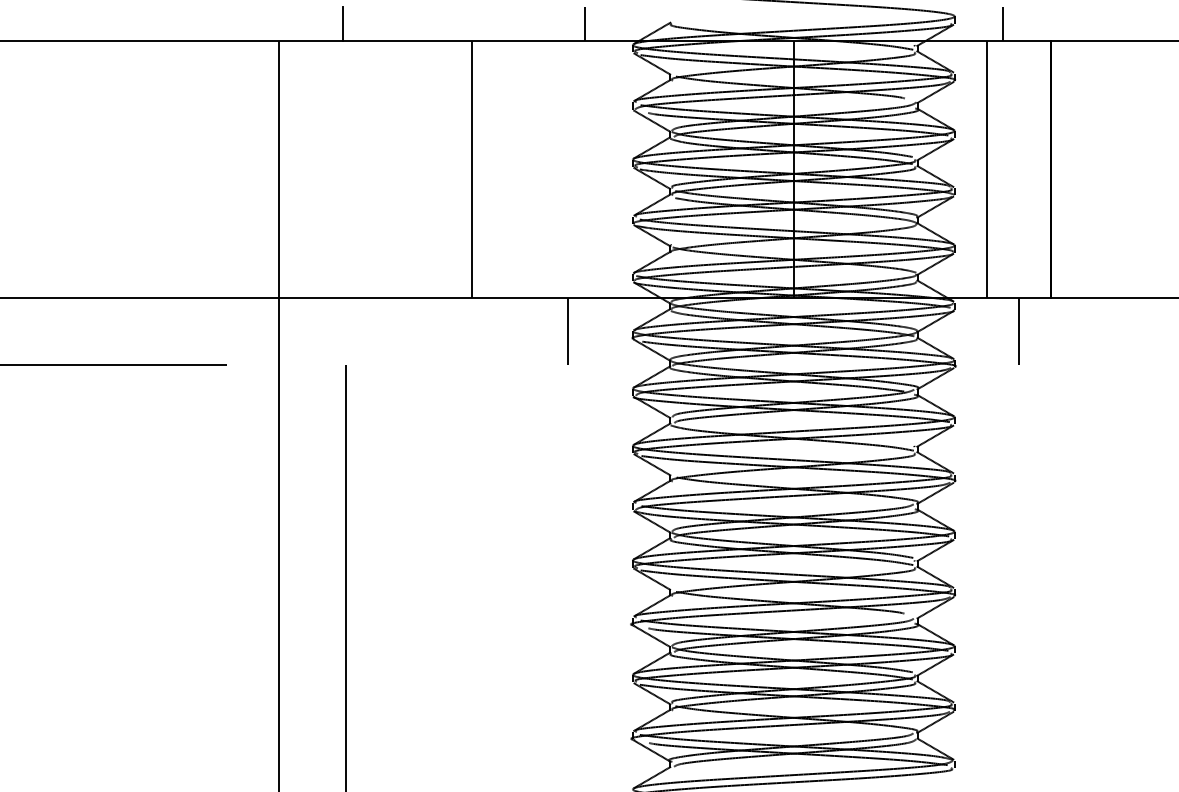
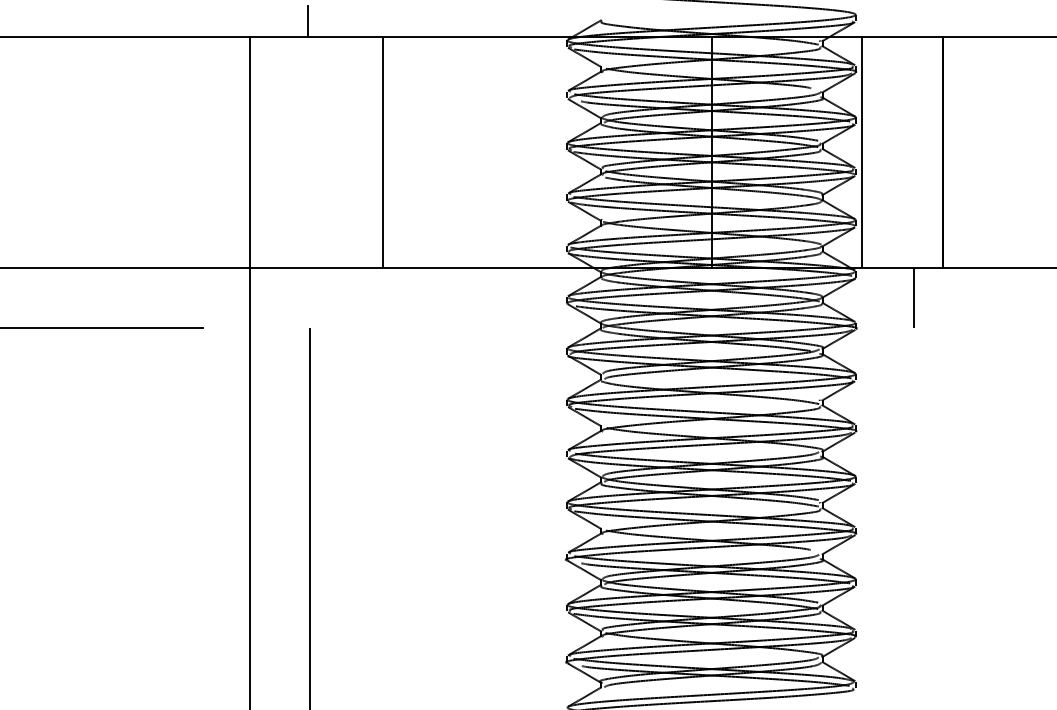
line: (585, 23) -> (524, 21), removed
line: (1003, 23) -> (899, 21), removed
line: (471, 168) -> (382, 151), moved
line: (986, 168) -> (861, 151), moved
line: (568, 331) -> (509, 297), removed

